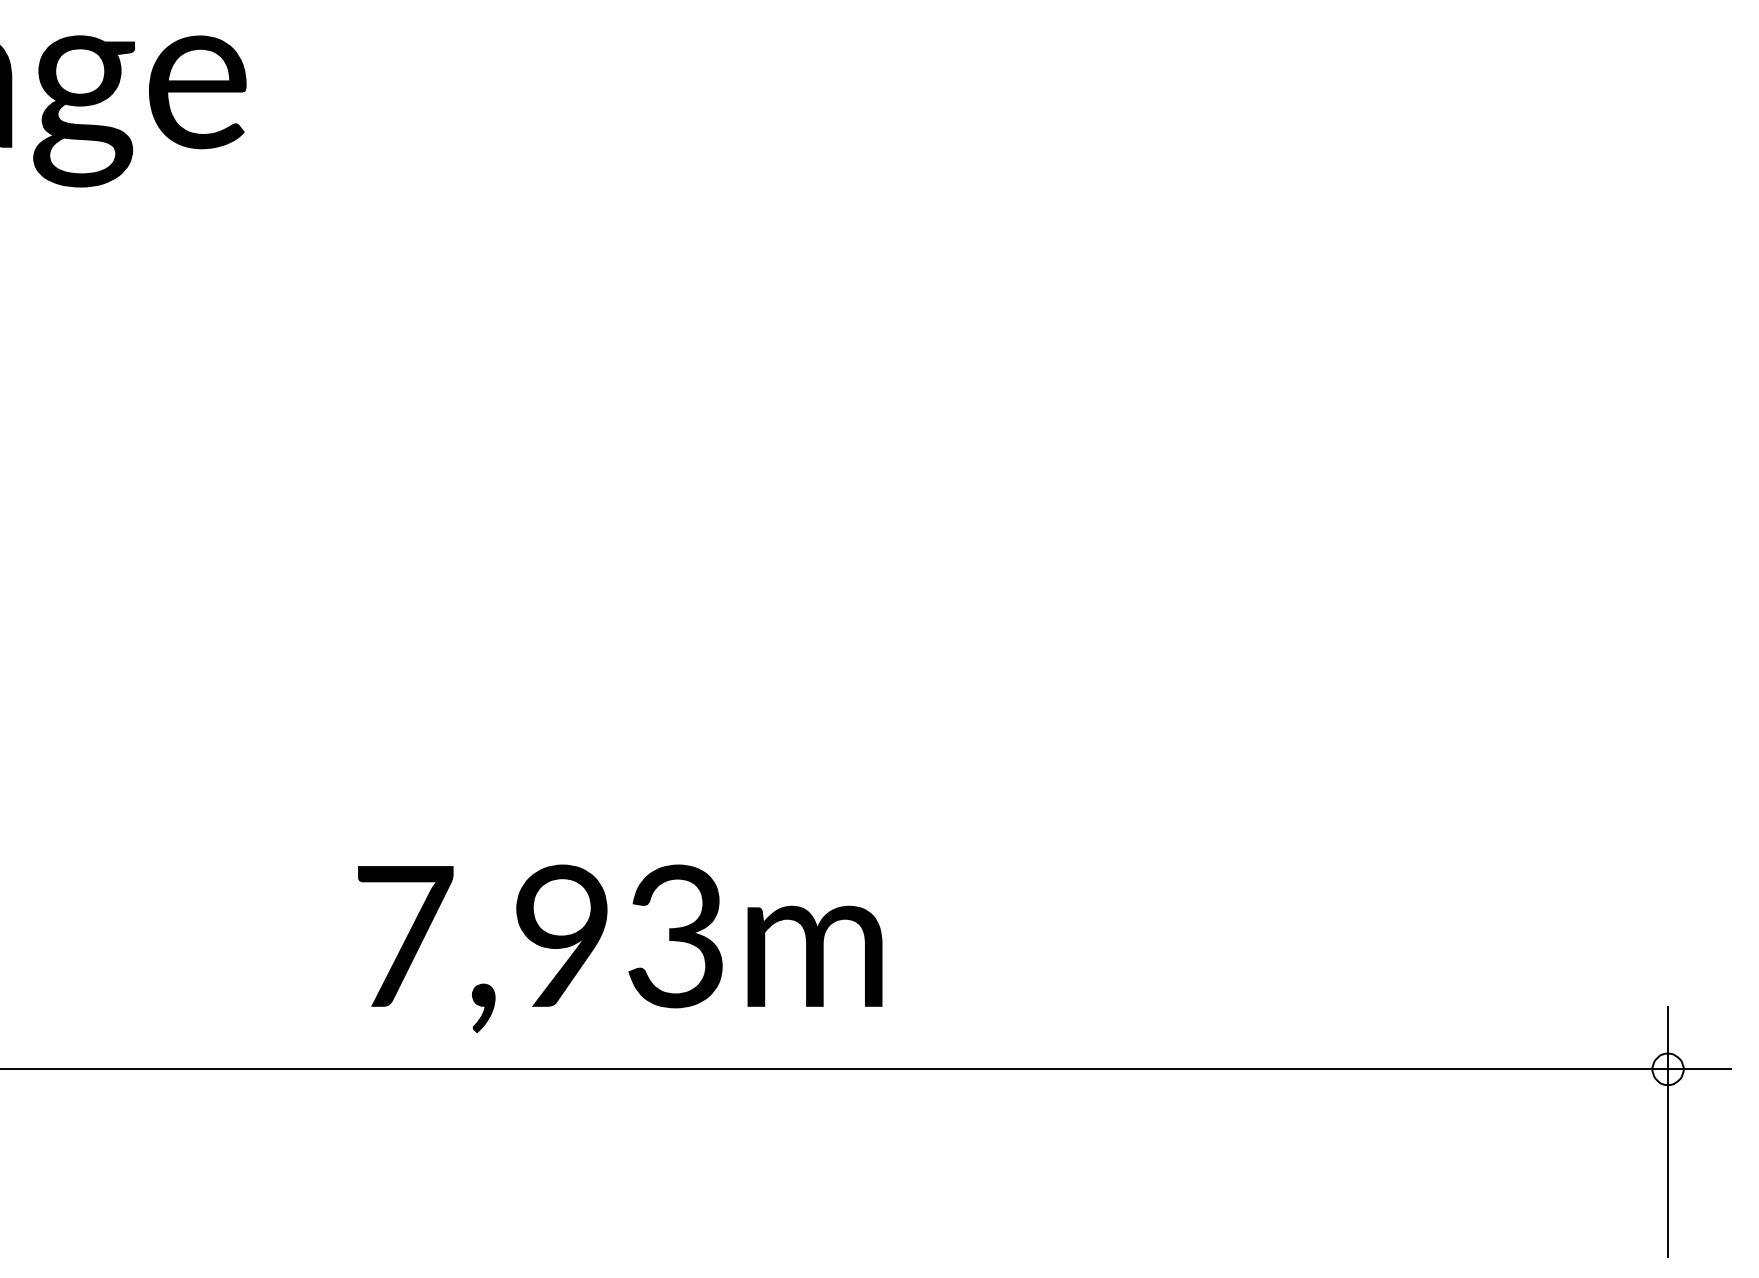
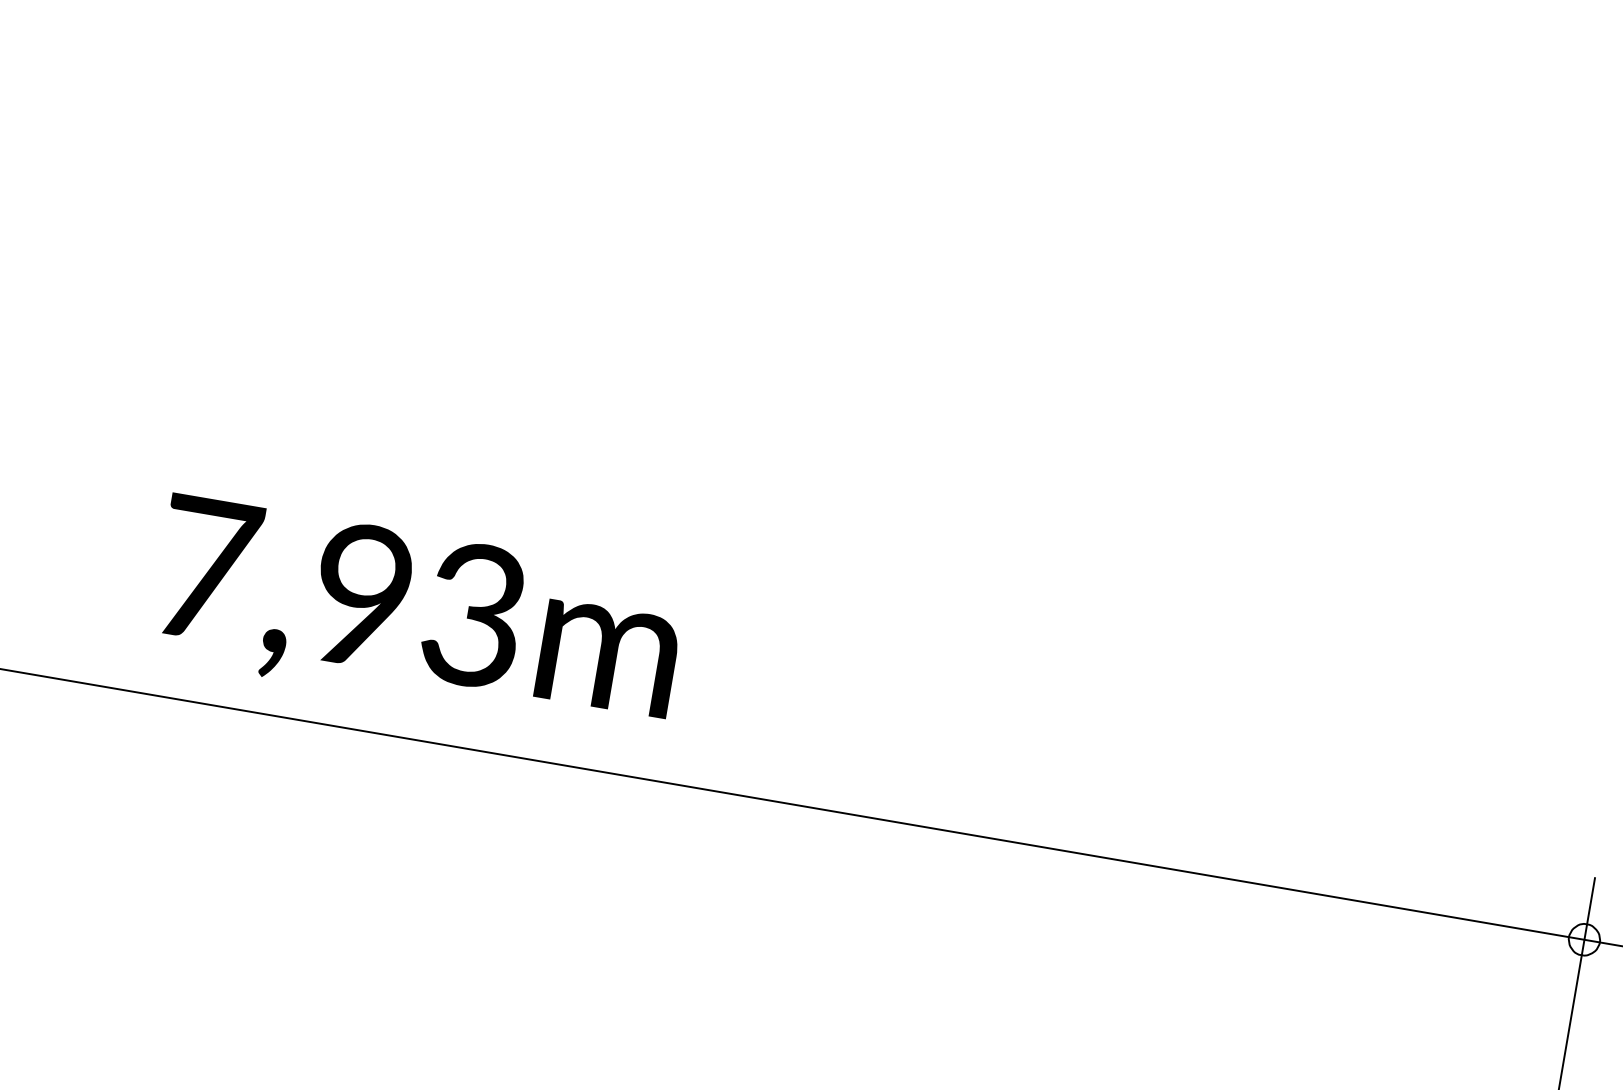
text: (620, 948) -> (417, 617), moved

